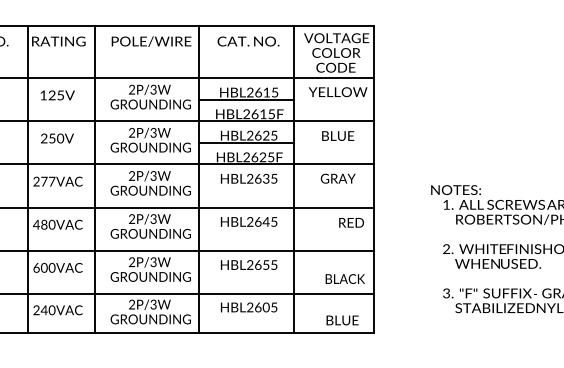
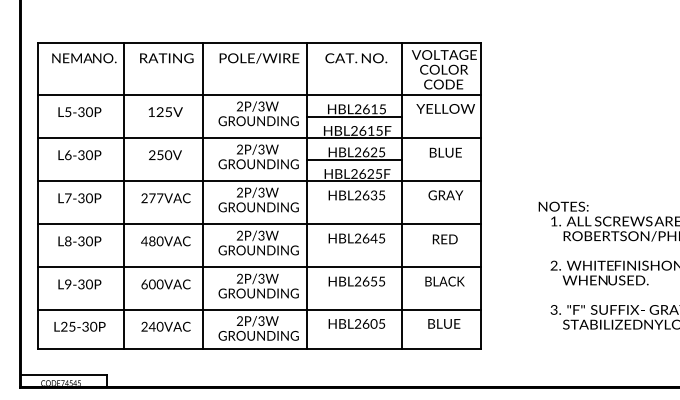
line: (28, 179) -> (124, 196), moved
text: (350, 222) -> (444, 239), moved
text: (344, 278) -> (444, 281), moved
text: (342, 320) -> (444, 323), moved

